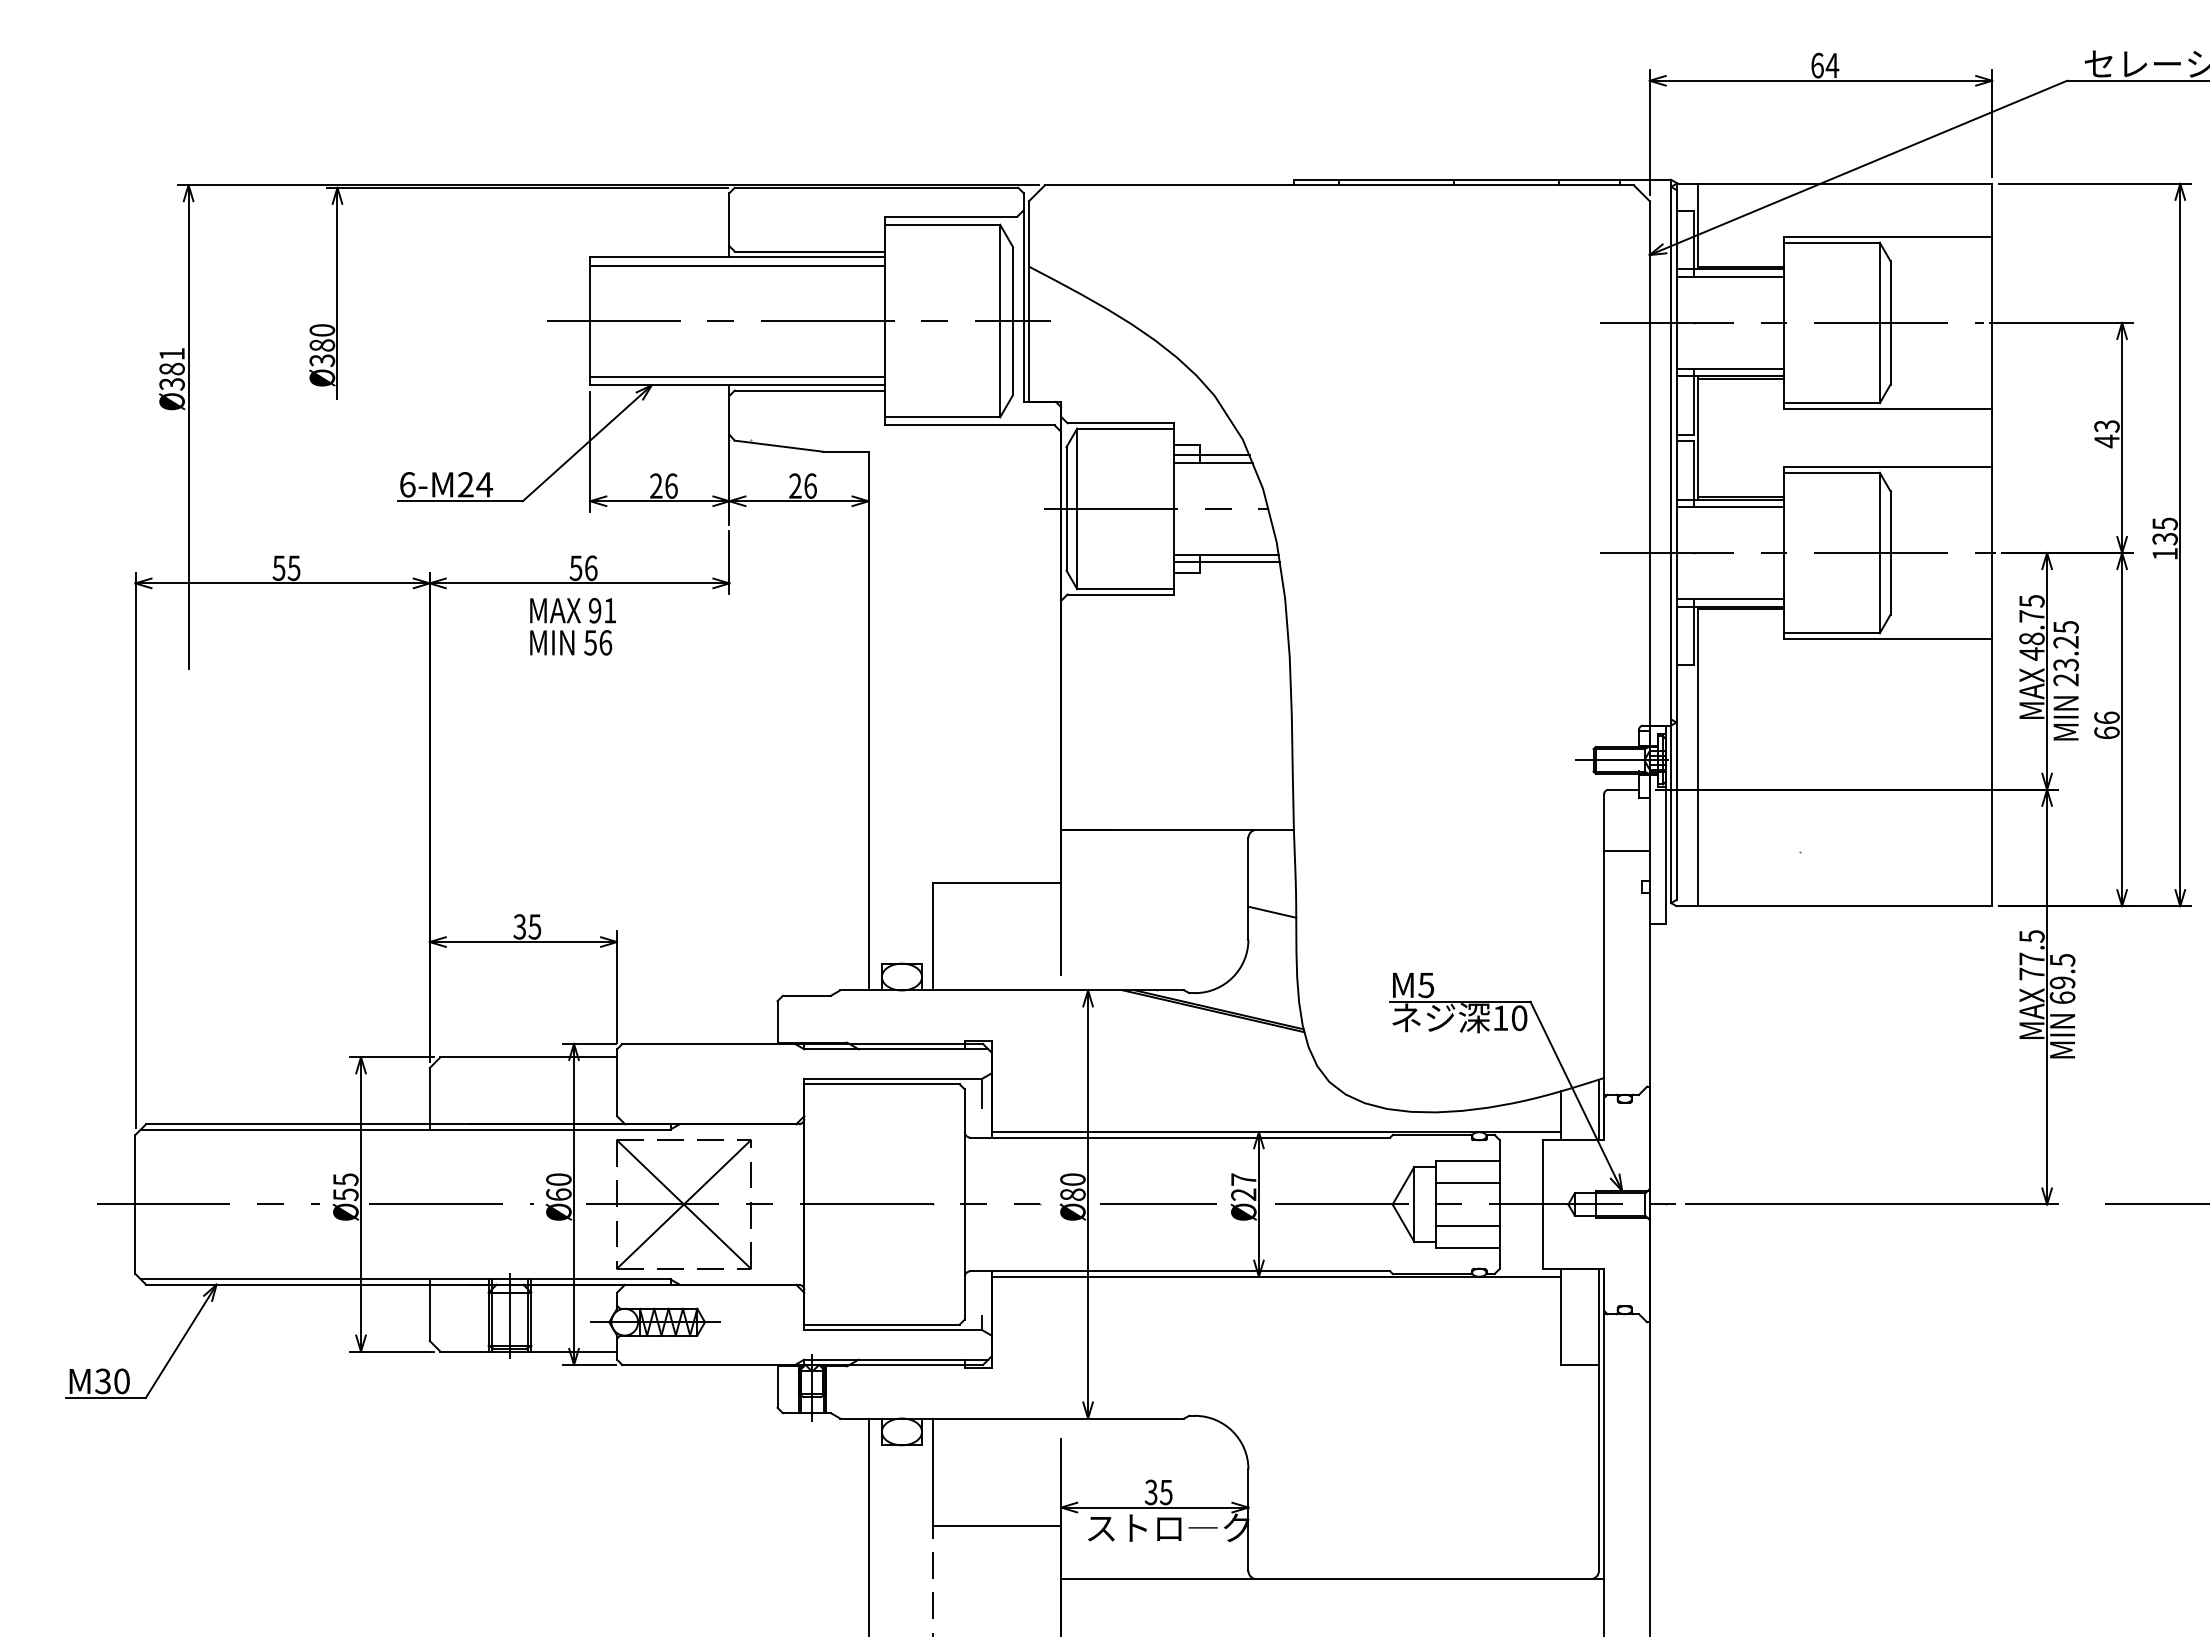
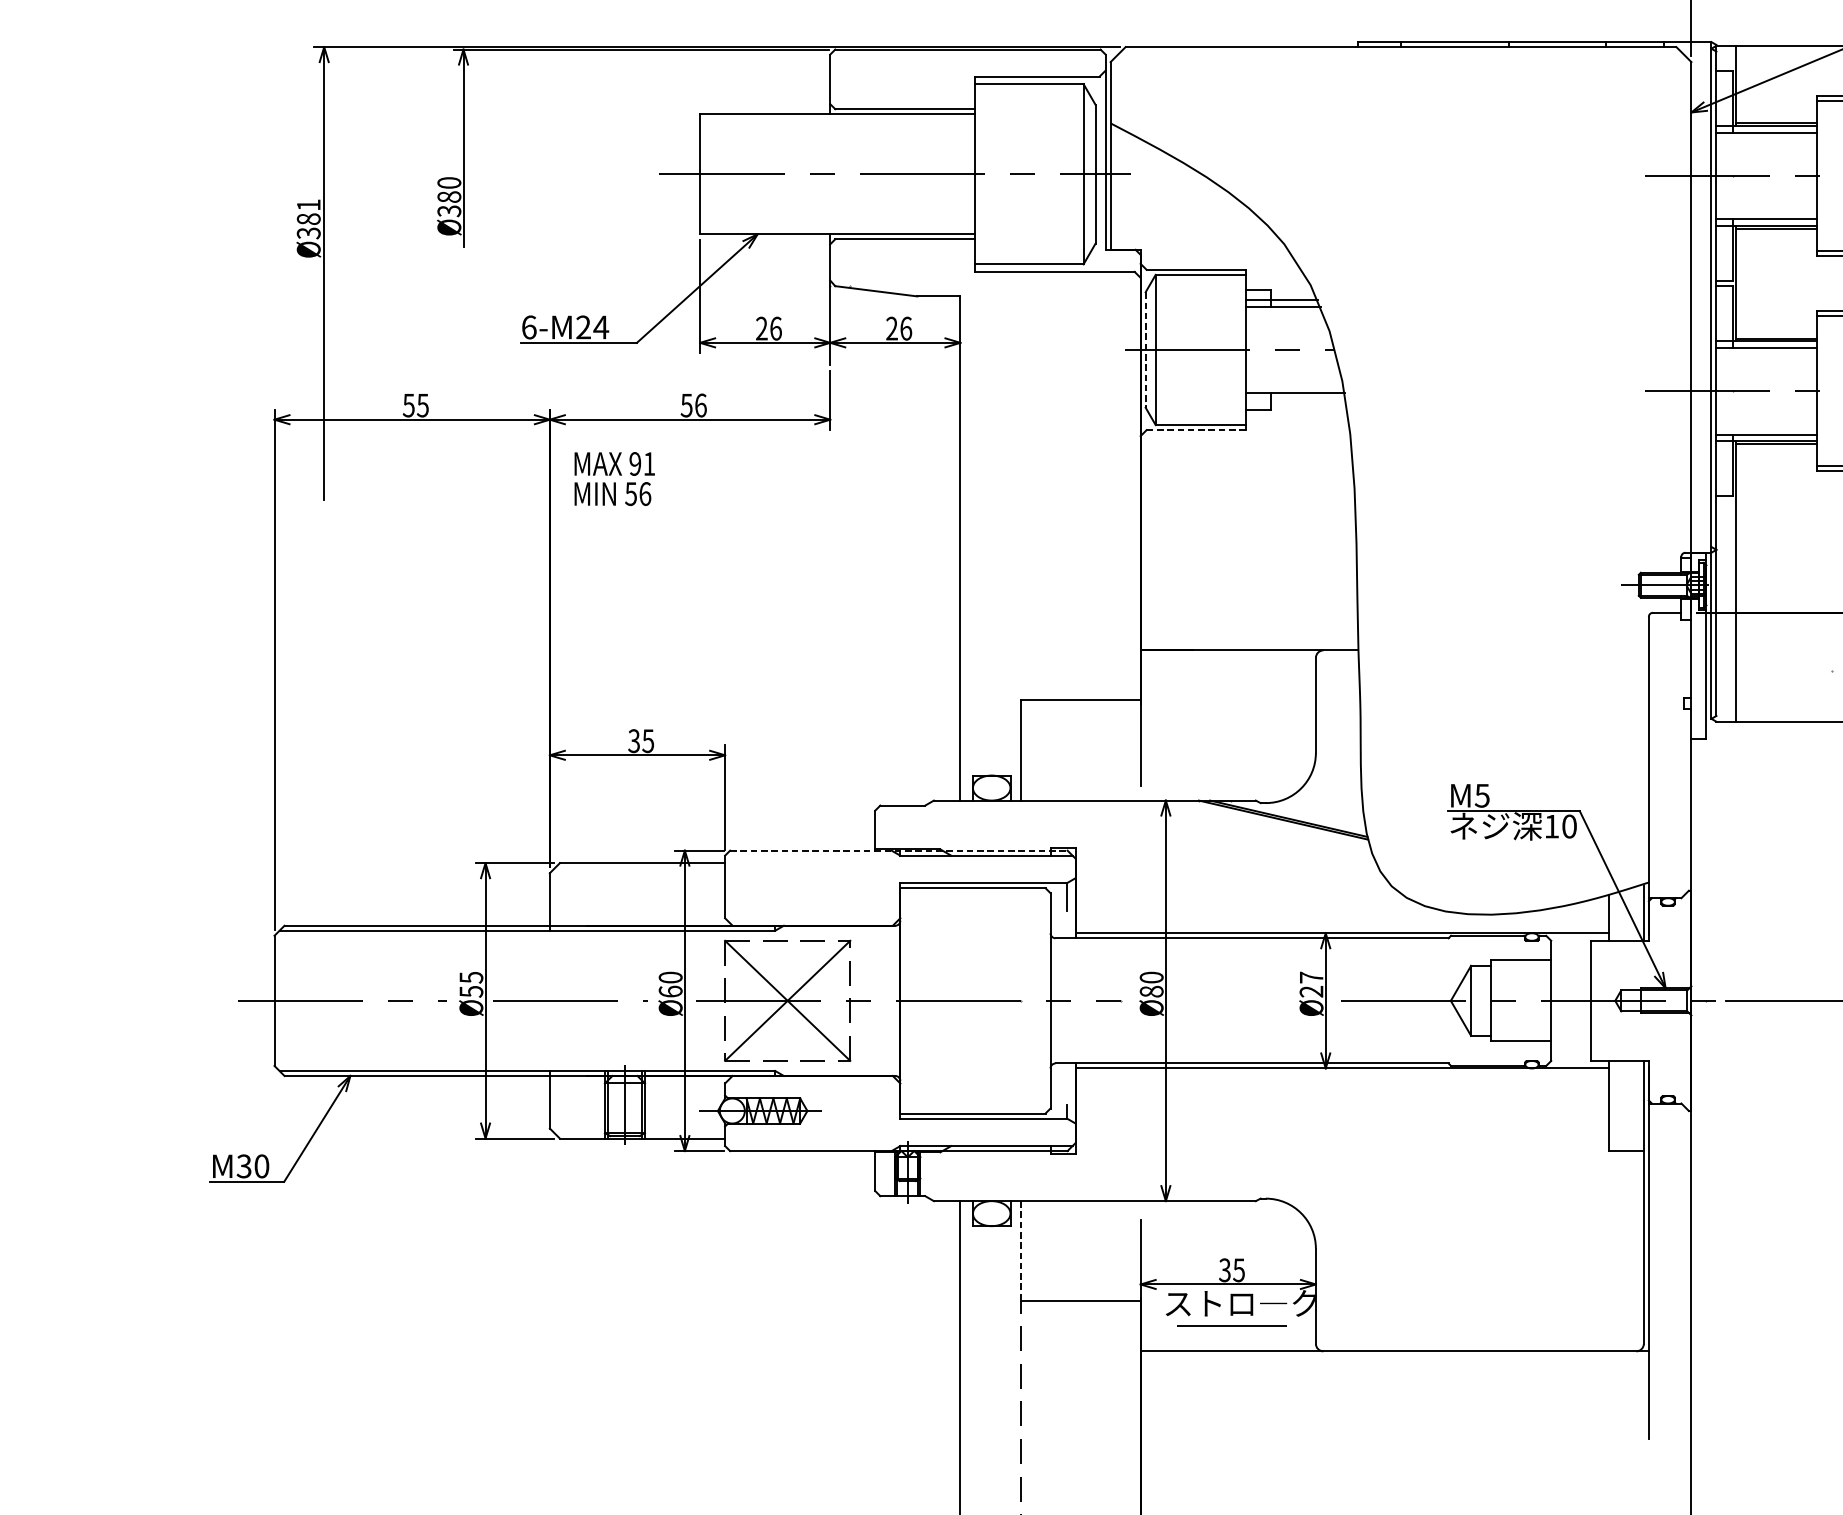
line: (737, 265) -> (837, 122), removed
line: (737, 376) -> (837, 226), removed
line: (1066, 508) -> (1145, 349), solid -> dashed
line: (1226, 562) -> (1295, 400), removed
line: (1120, 594) -> (1196, 430), solid -> dashed
text: (572, 626) -> (614, 478), moved
line: (1626, 851) -> (1669, 670), removed
line: (1272, 911) -> (1338, 726), removed
line: (803, 1043) -> (899, 850), solid -> dashed
line: (1467, 1182) -> (1520, 980), removed
line: (1158, 1203) -> (1231, 1325), moved
line: (1467, 1226) -> (1520, 1021), removed
line: (932, 1472) -> (1020, 1251), solid -> dashed

